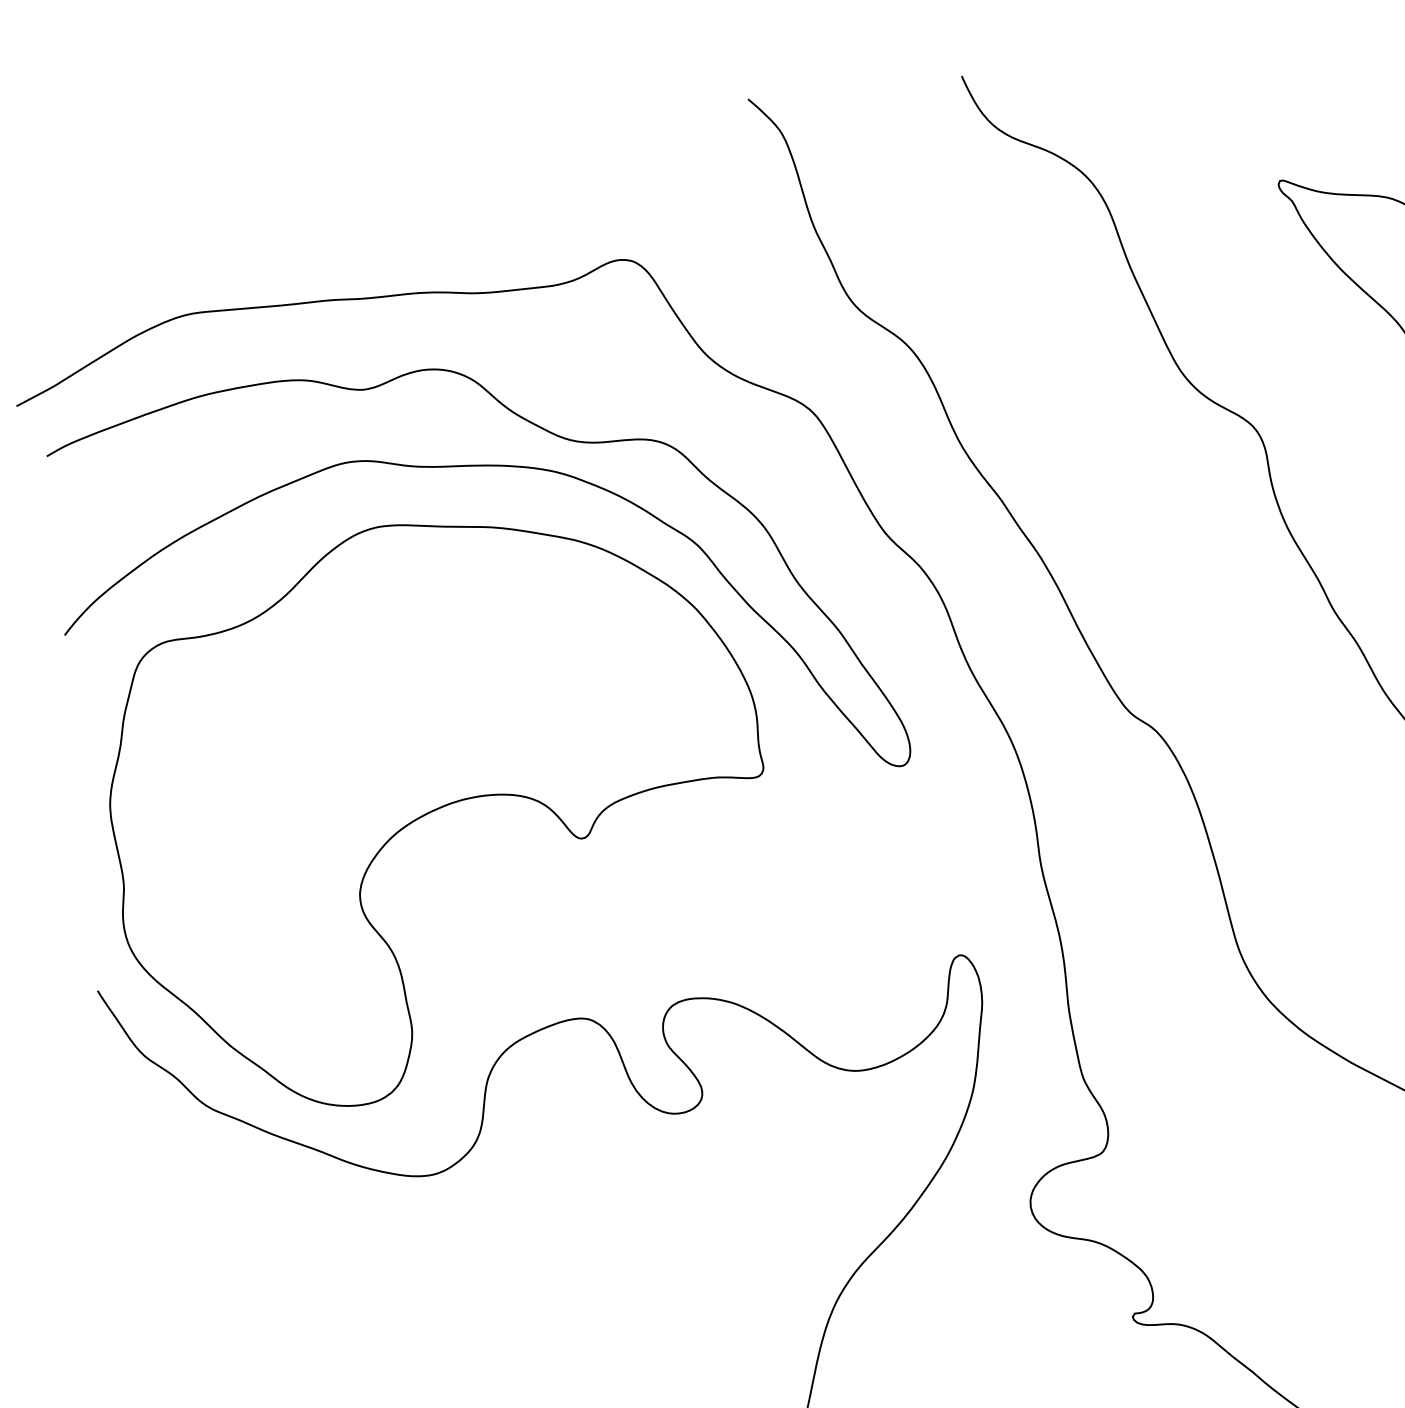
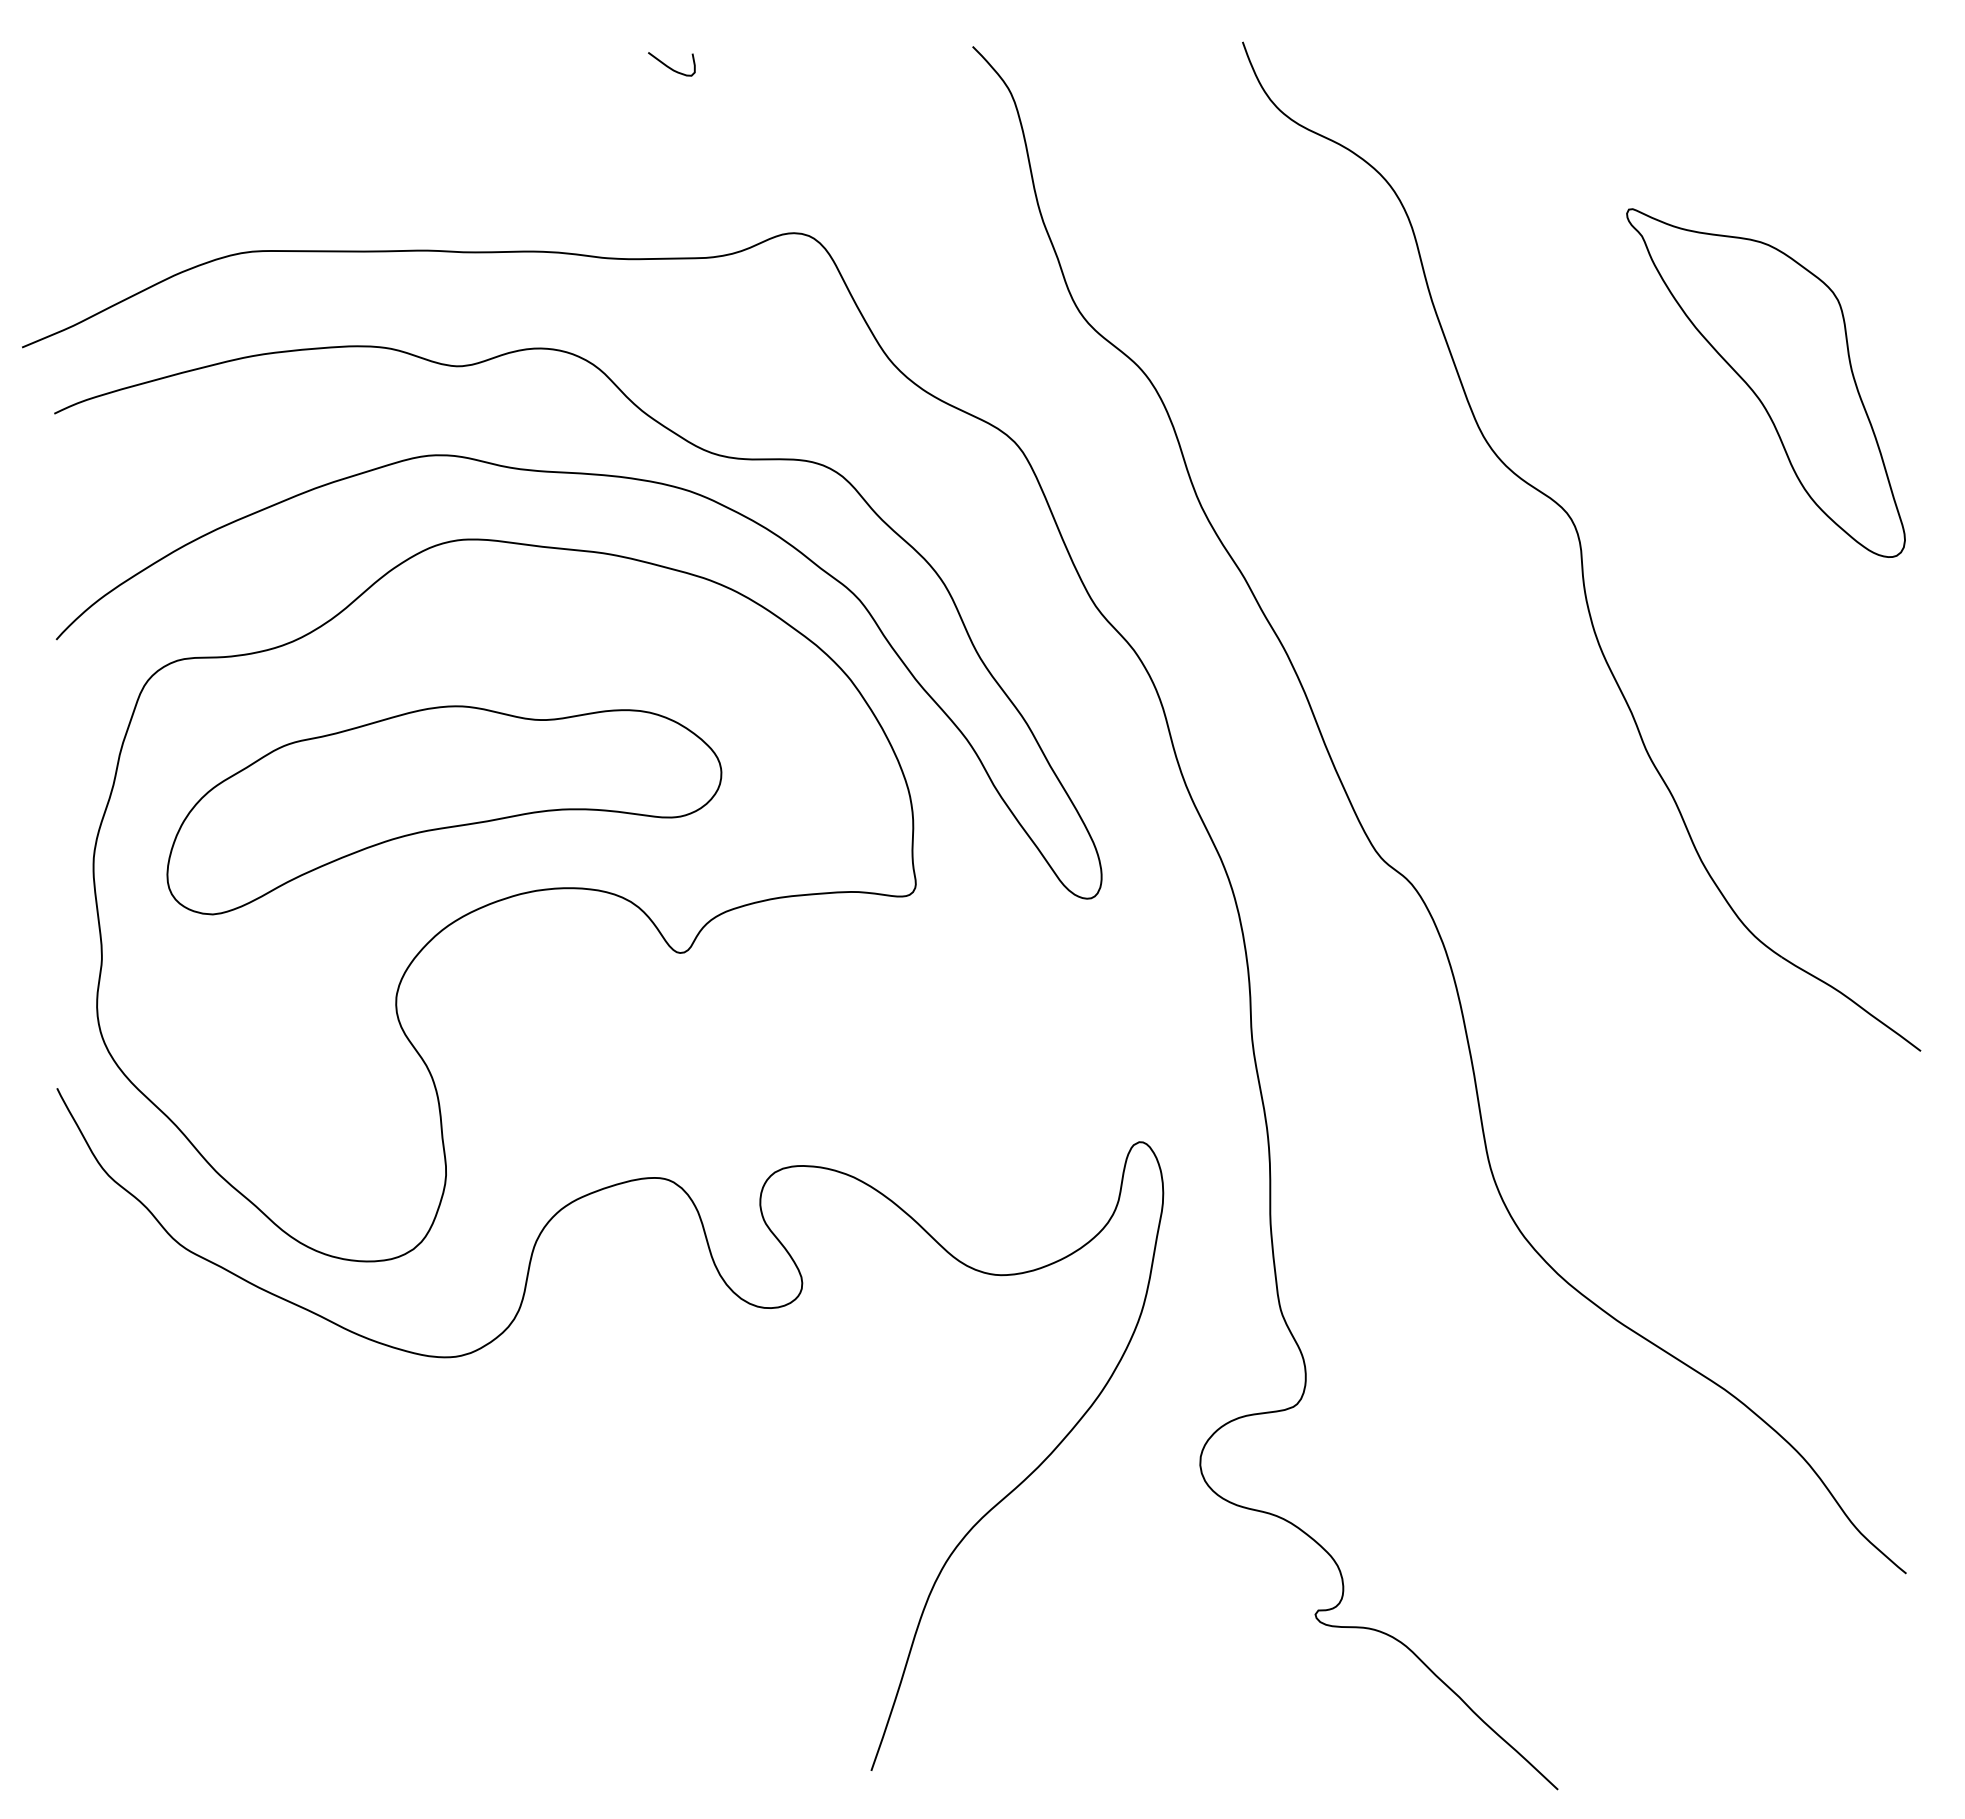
curve: (509, 136) -> (669, 66), added
part: (384, 742) -> (444, 810), added

